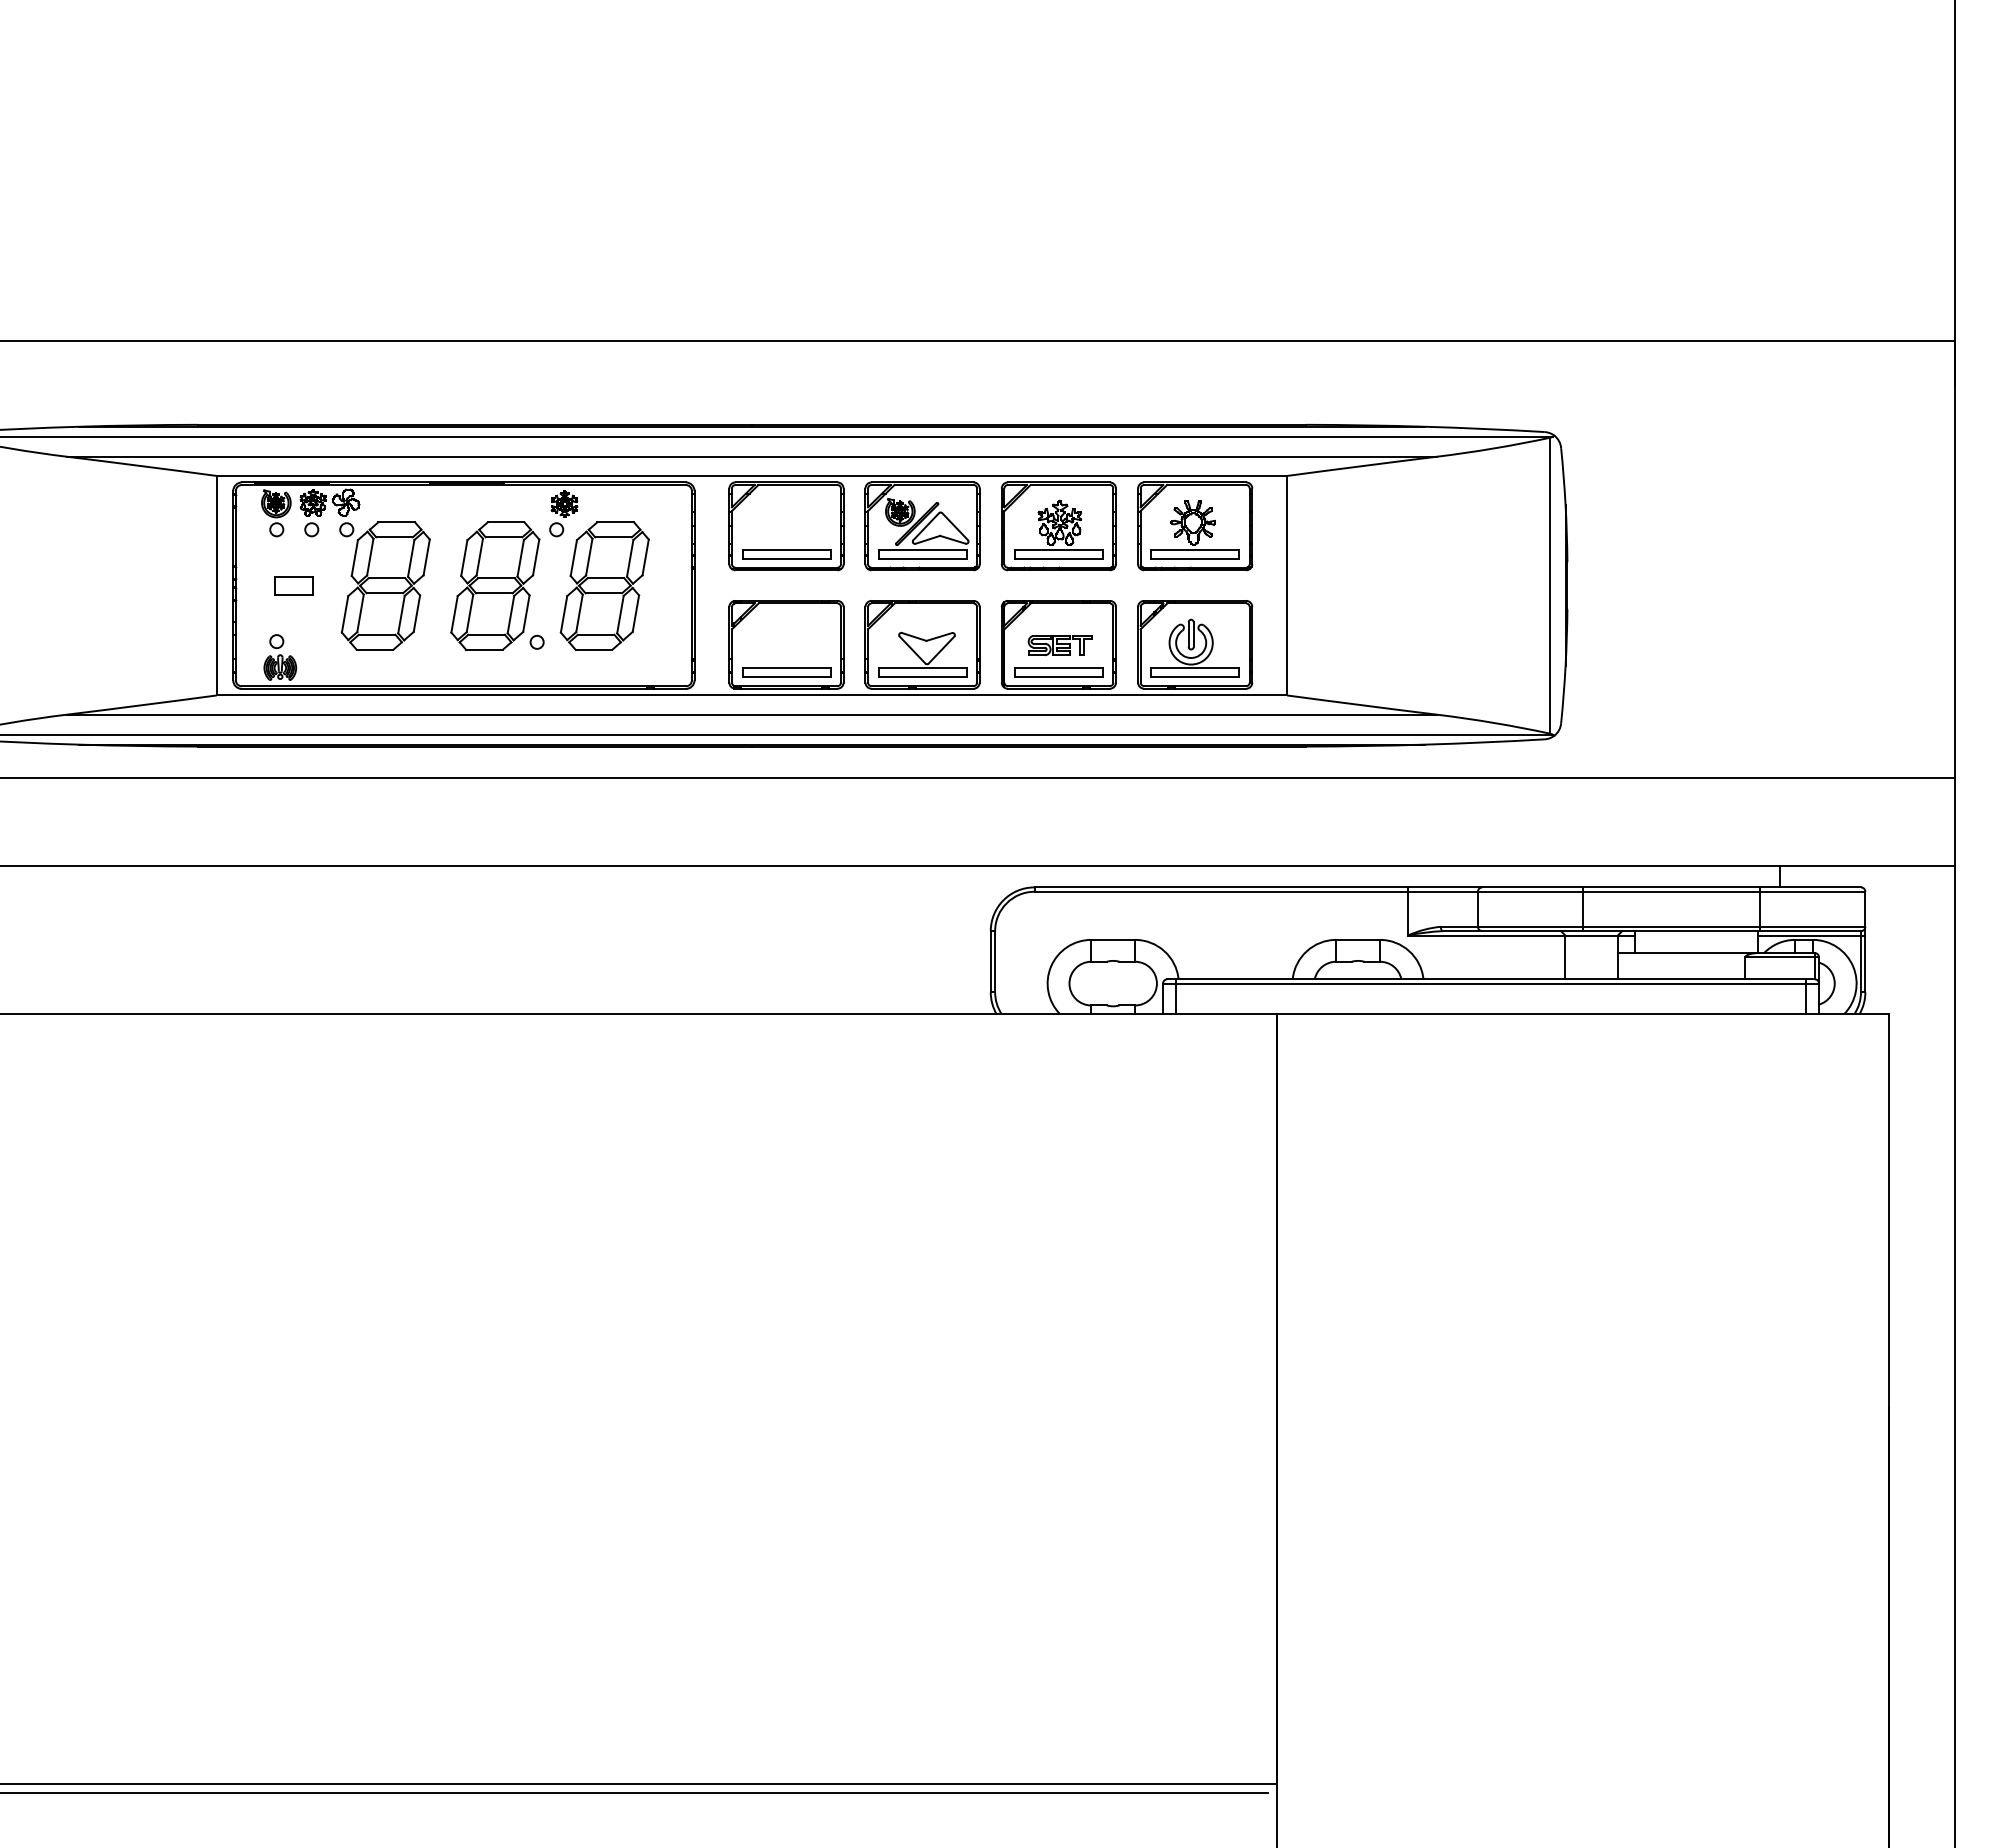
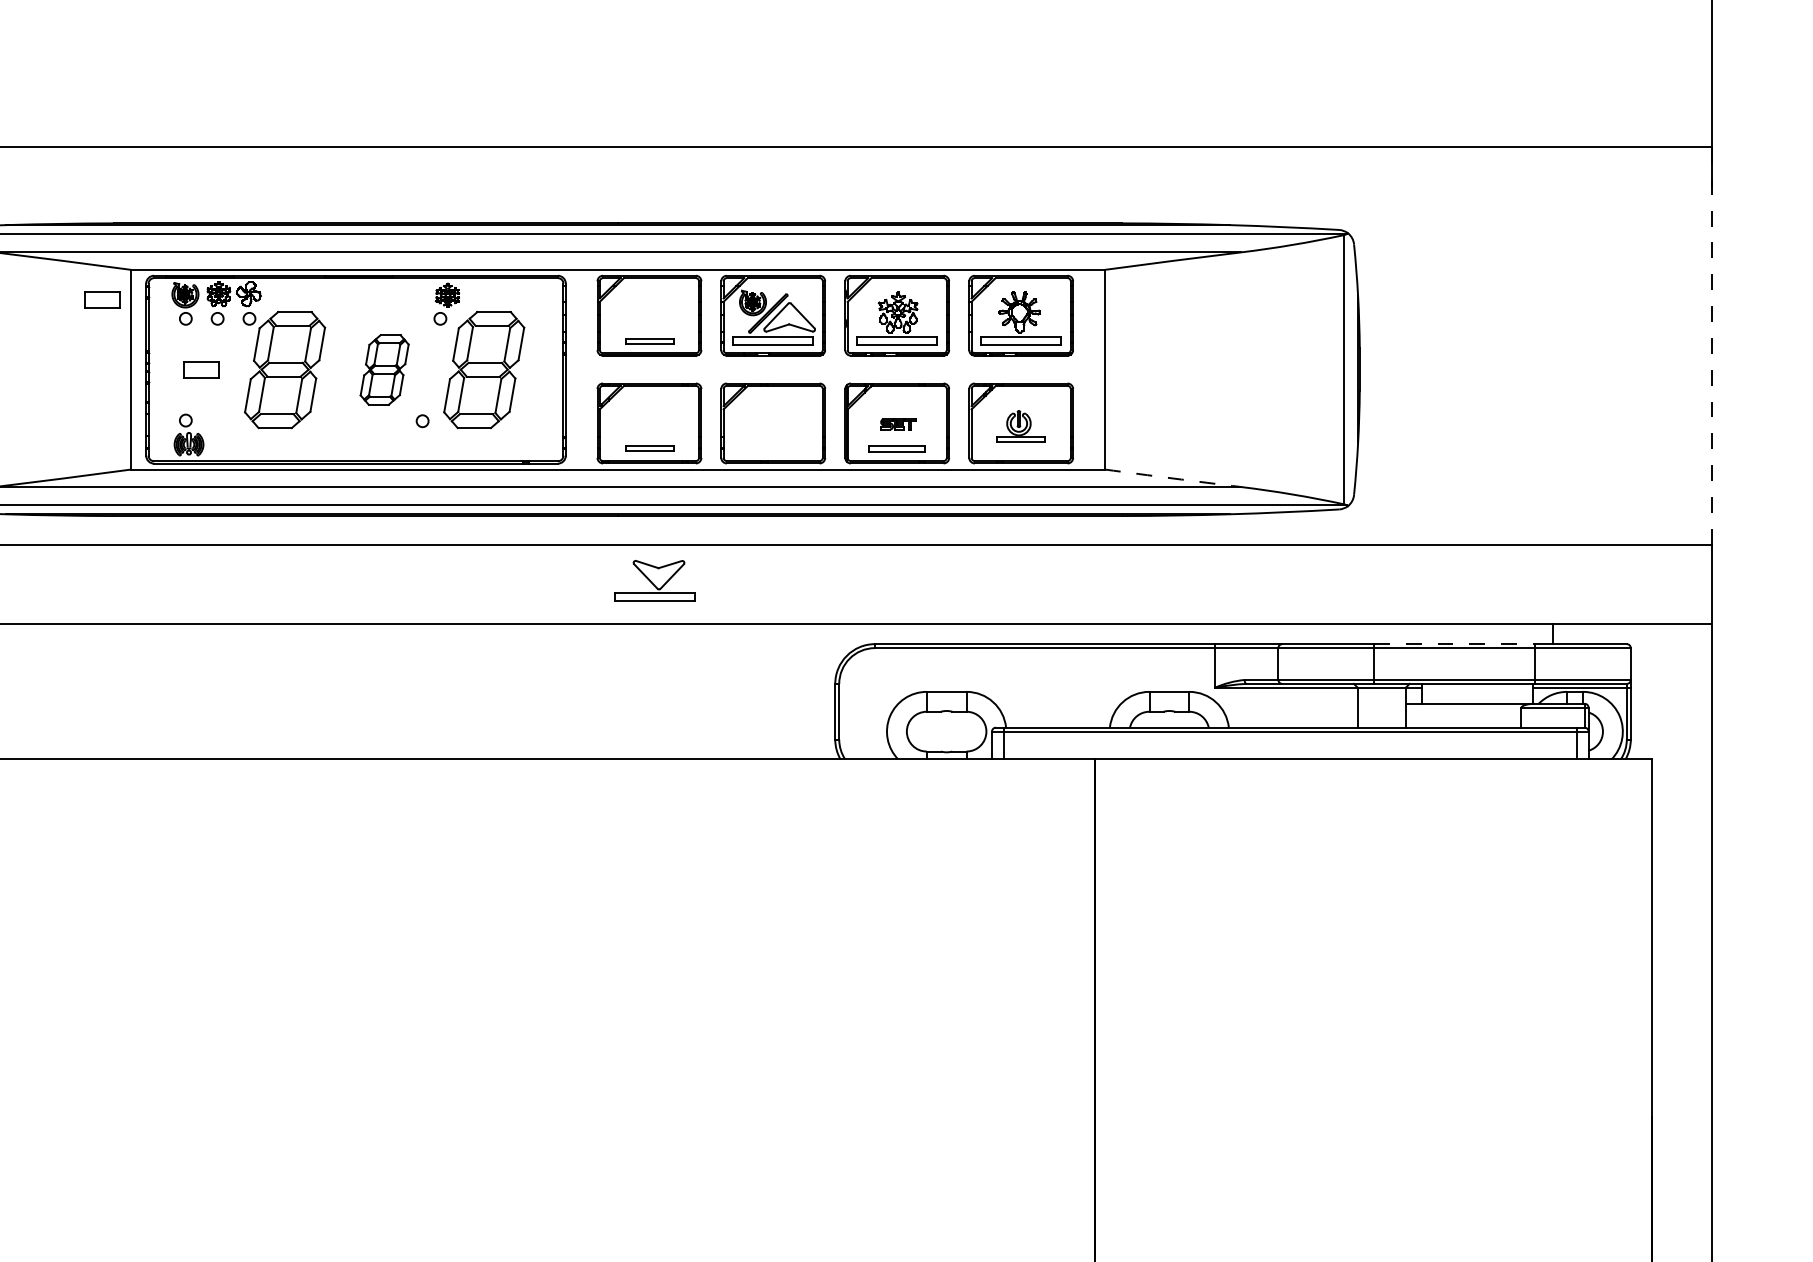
part: (184, 508) -> (101, 299), added
part: (786, 554) -> (649, 341), size x0.6
line: (1954, 559) -> (1711, 345), solid -> dashed
part: (495, 585) -> (384, 369), size x0.6
part: (1059, 645) -> (897, 424), size x0.6
part: (1194, 647) -> (1020, 425), size x0.6
part: (922, 654) -> (654, 580), moved
part: (786, 672) -> (649, 448), size x0.6
part: (1058, 672) -> (896, 448), size x0.7
arc: (1362, 705) -> (1173, 478), solid -> dashed
line: (1671, 887) -> (1454, 644), solid -> dashed

